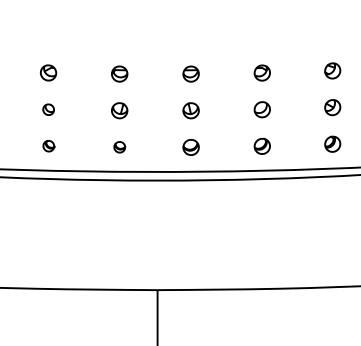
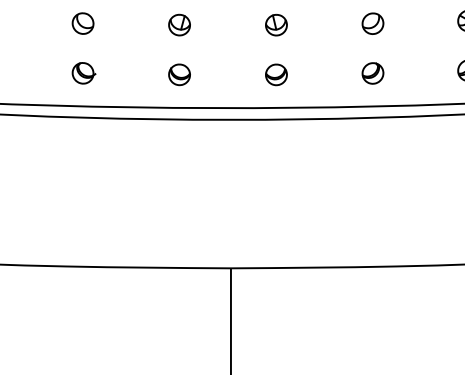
part: (48, 109) -> (83, 23), size x1.43
part: (49, 145) -> (84, 72), size x1.43
part: (119, 146) -> (179, 73), size x1.43

